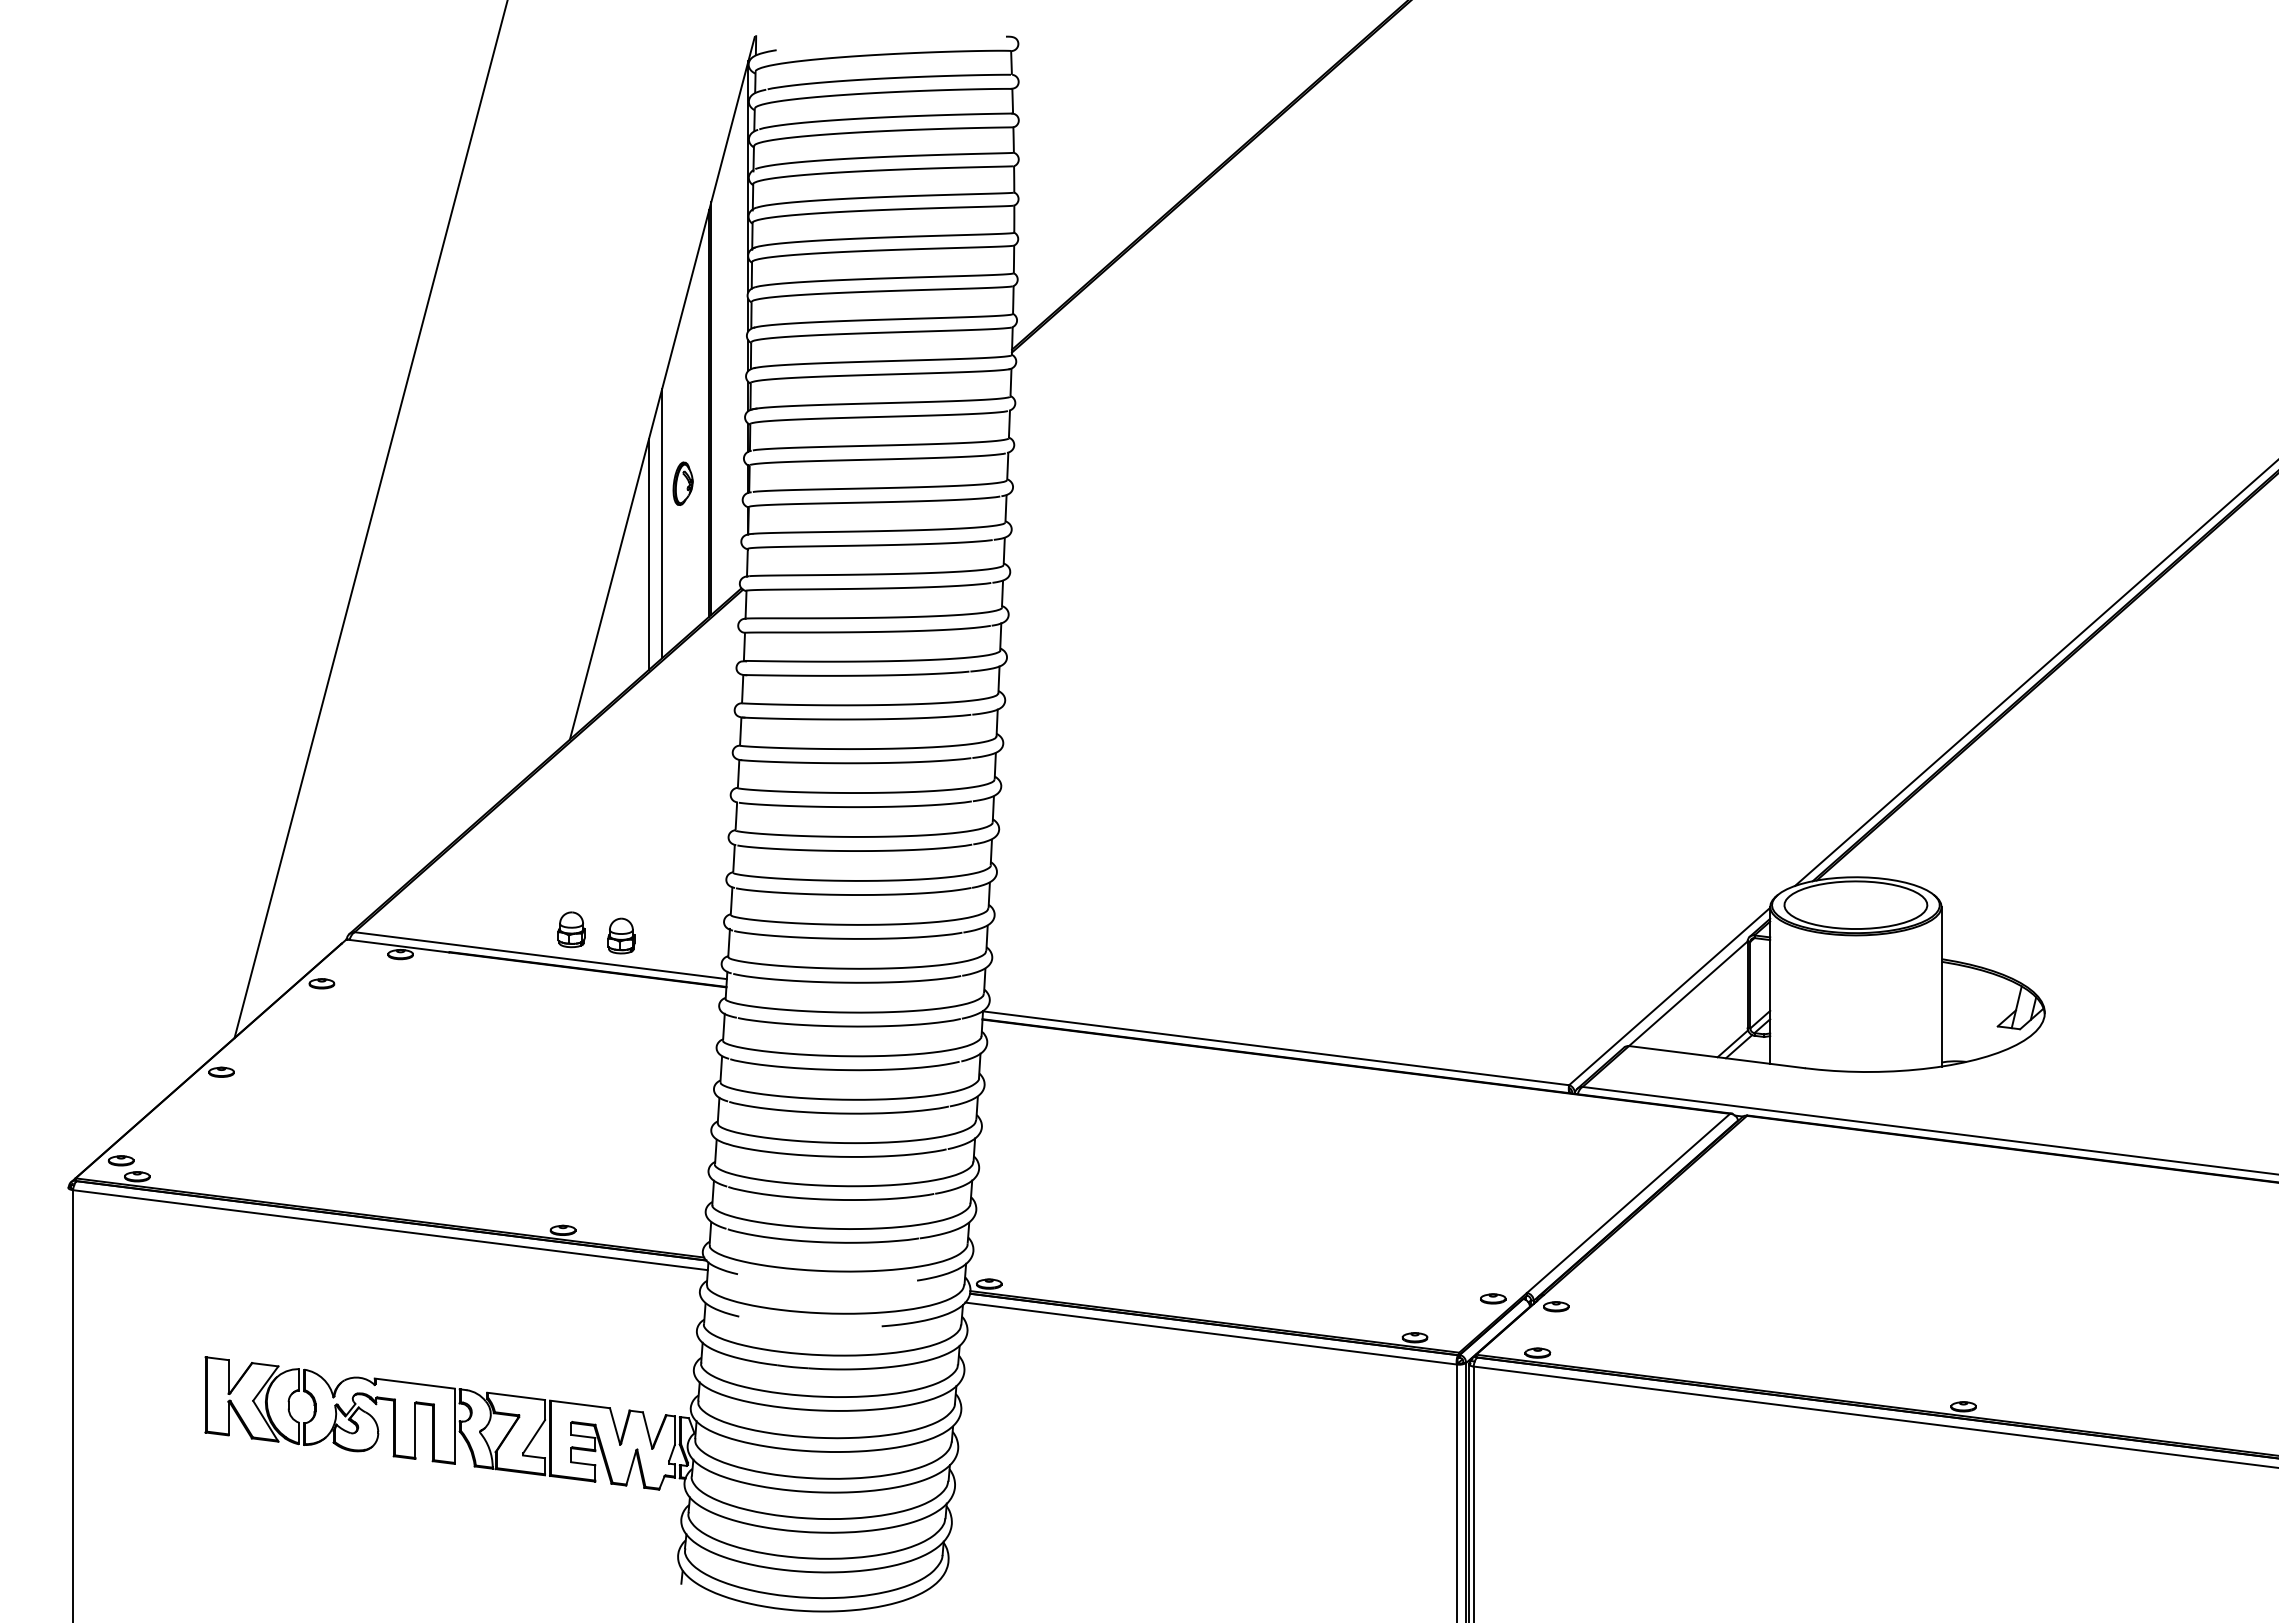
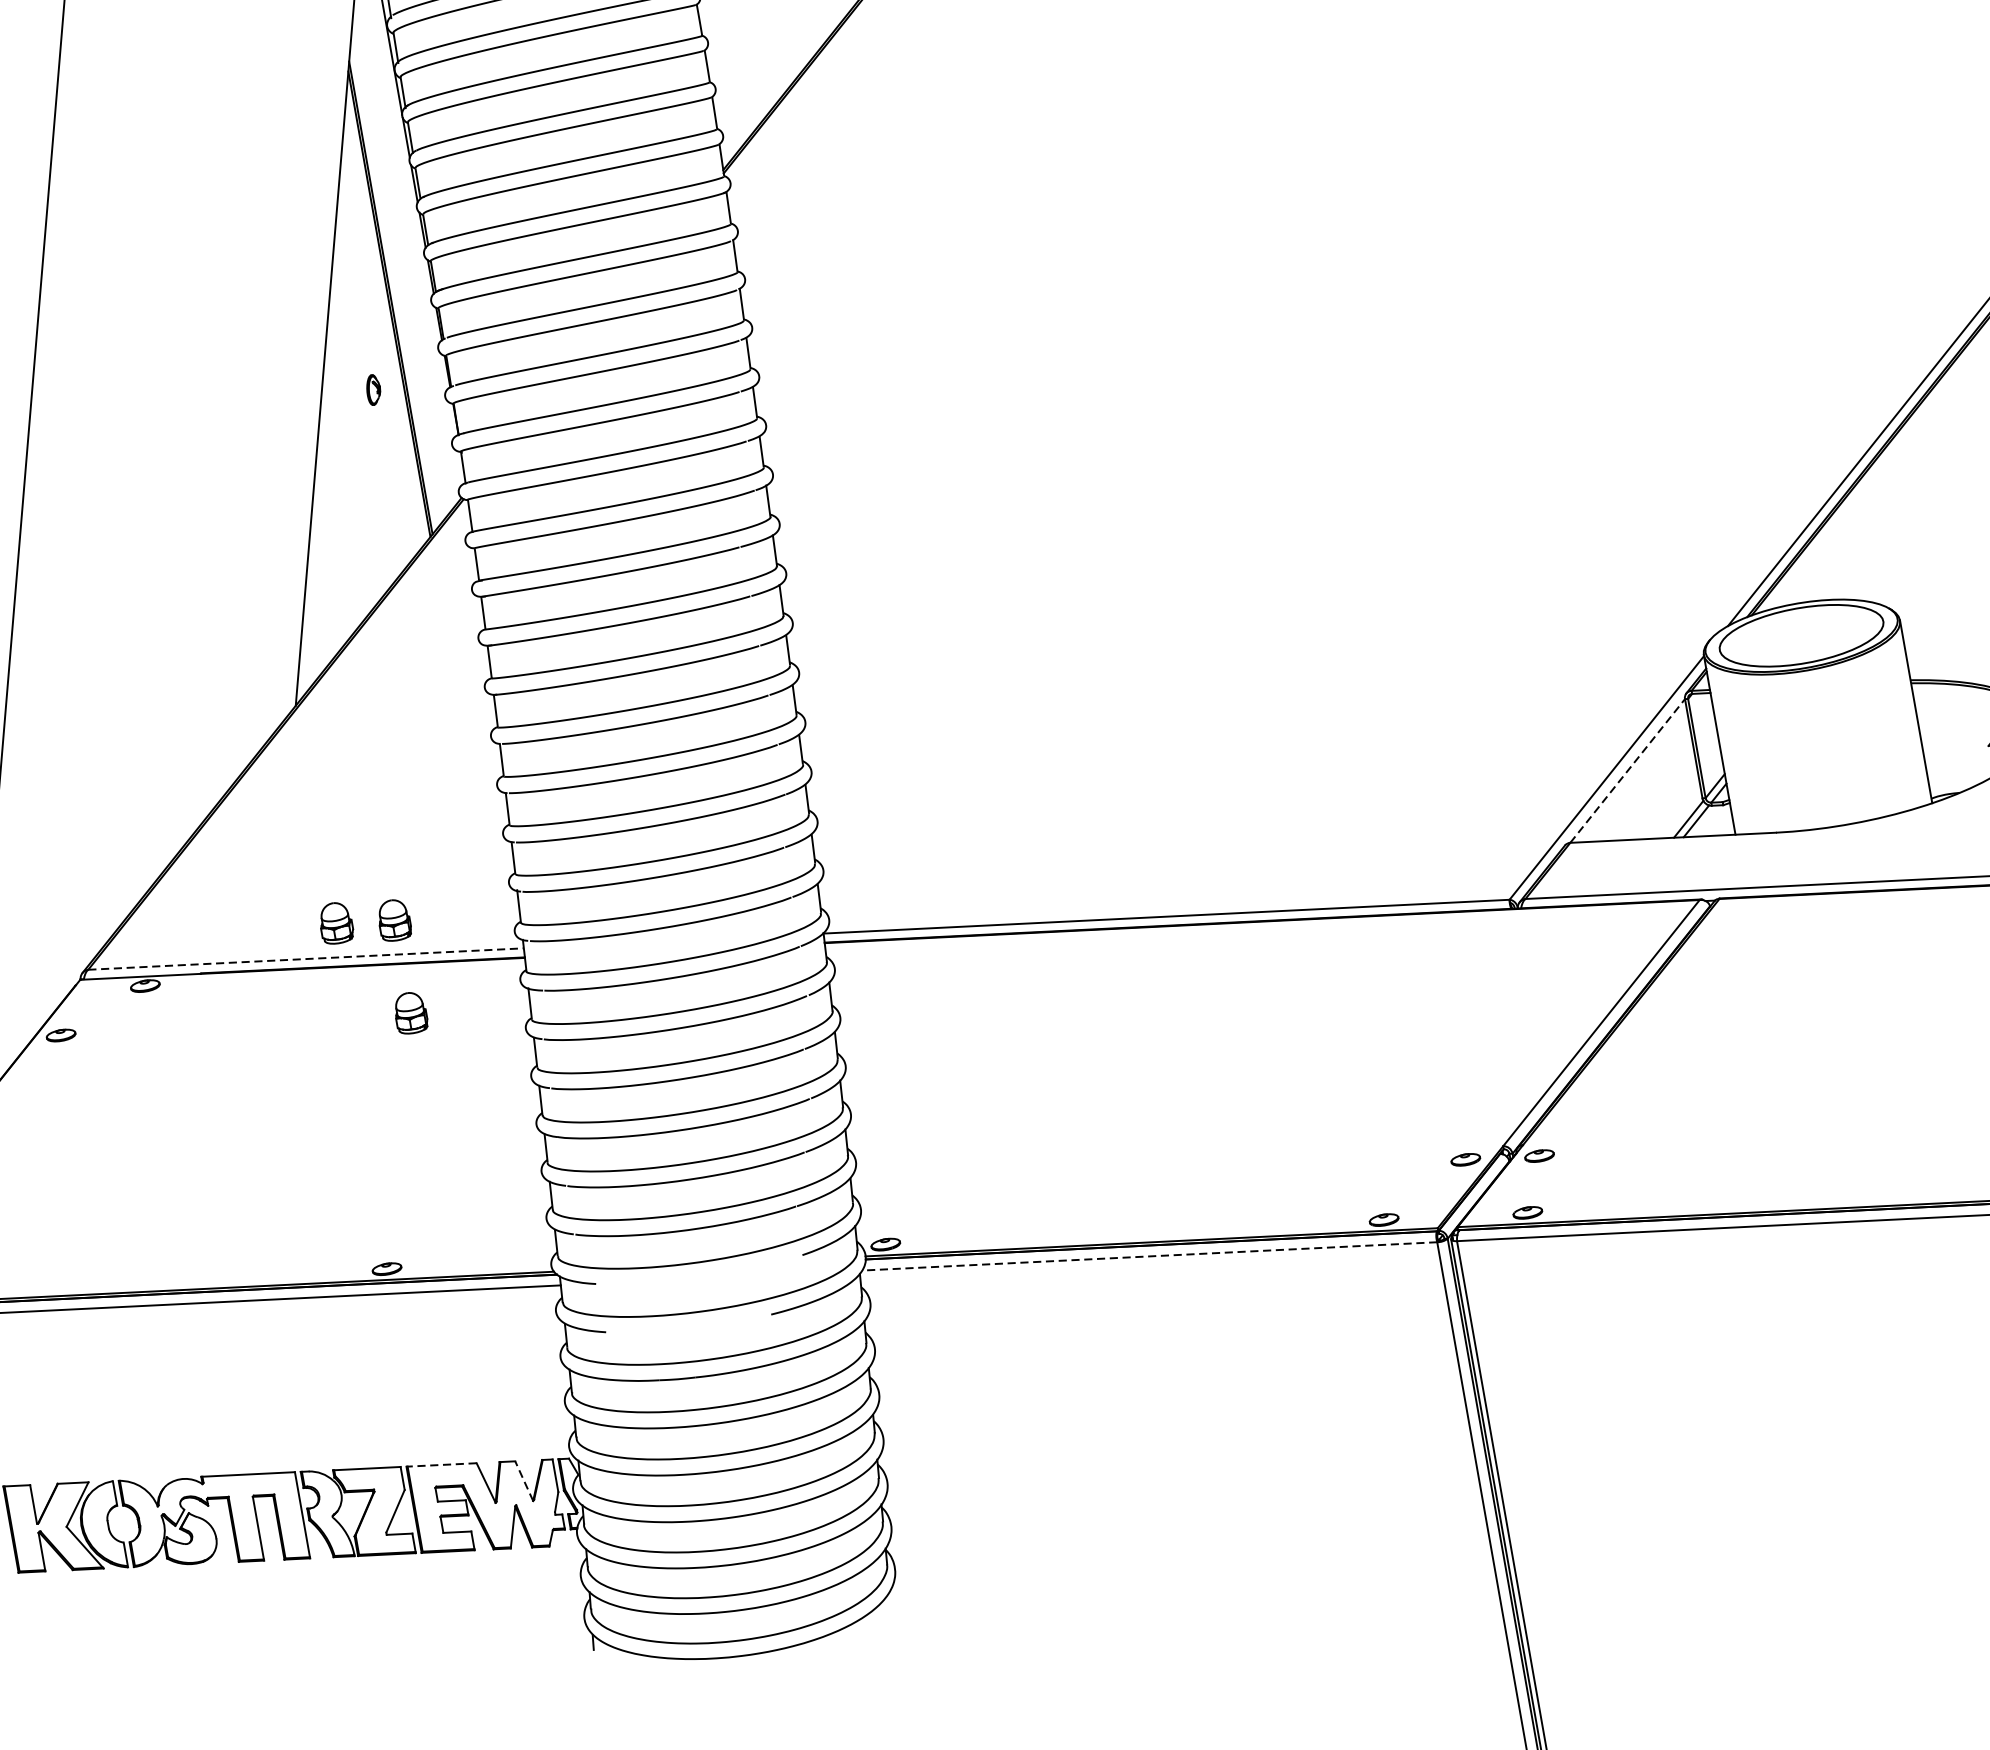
part: (682, 483) -> (372, 389), size x0.6
line: (662, 523) -> (358, 439), removed
line: (648, 554) -> (348, 478), removed
line: (540, 955) -> (305, 958), solid -> dashed
line: (1688, 993) -> (1627, 770), solid -> dashed
part: (621, 1016) -> (410, 1012), added
line: (1211, 1333) -> (1150, 1256), solid -> dashed
line: (579, 1404) -> (440, 1465), solid -> dashed
line: (647, 1430) -> (524, 1481), solid -> dashed

